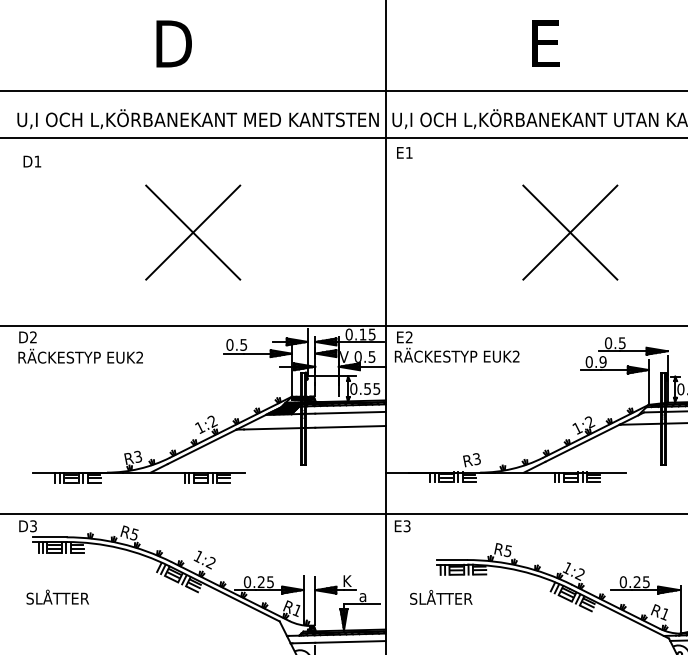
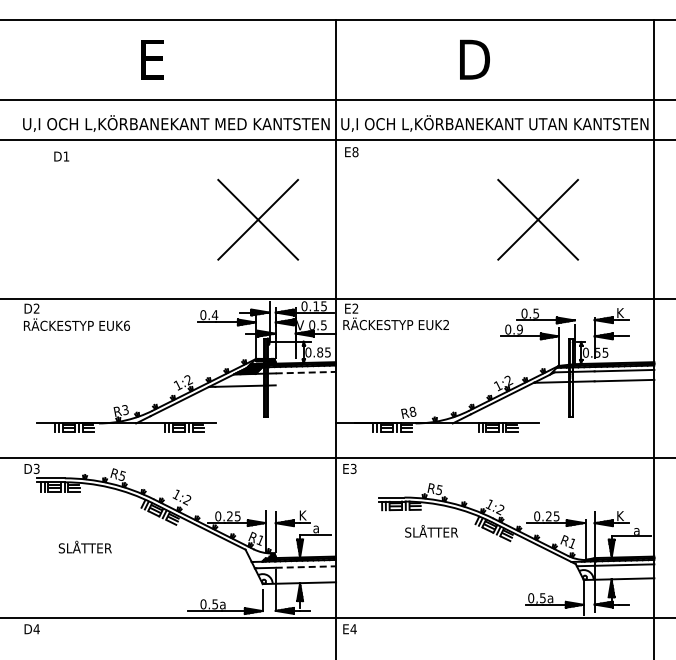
text: (174, 43) -> (156, 59), D -> E
text: (549, 43) -> (474, 59), E -> D
text: (409, 153) -> (355, 152), E1 -> E8
text: (32, 161) -> (61, 156), moved
part: (193, 232) -> (258, 219), moved
part: (570, 232) -> (538, 219), moved
text: (243, 345) -> (214, 315), 0.5 -> 0.4
text: (139, 357) -> (126, 325), EUK2 -> EUK6
text: (368, 389) -> (320, 352), 0.55 -> 0.85
line: (350, 412) -> (305, 372), solid -> dashed
line: (350, 426) -> (305, 384), removed
text: (476, 459) -> (412, 412), R3 -> R8
text: (56, 596) -> (84, 546), moved
text: (441, 597) -> (431, 531), moved
line: (350, 642) -> (305, 567), solid -> dashed

